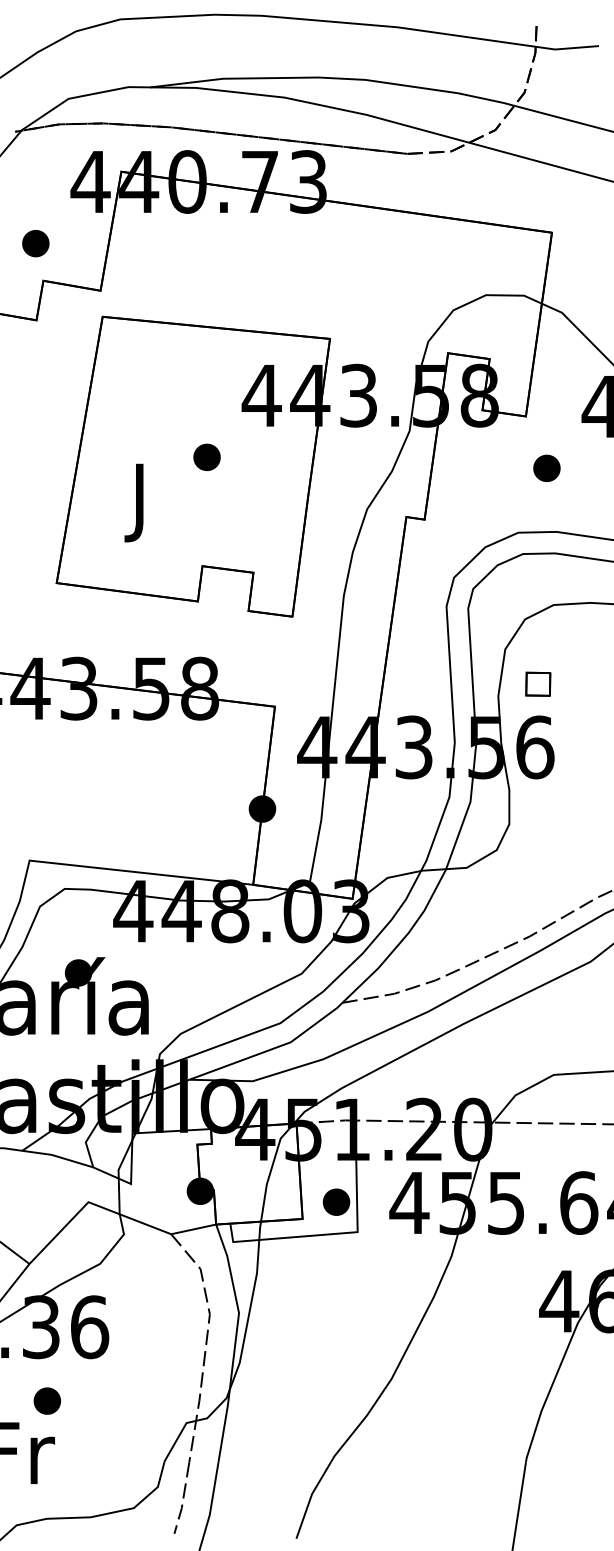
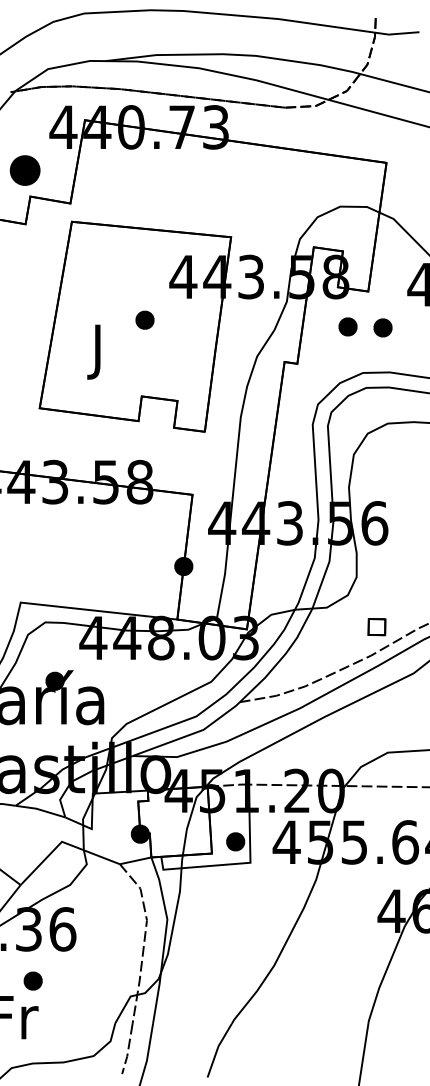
part: (34, 243) -> (24, 170), size x1.6
part: (496, 466) -> (347, 326), added
part: (537, 684) -> (376, 627), moved

